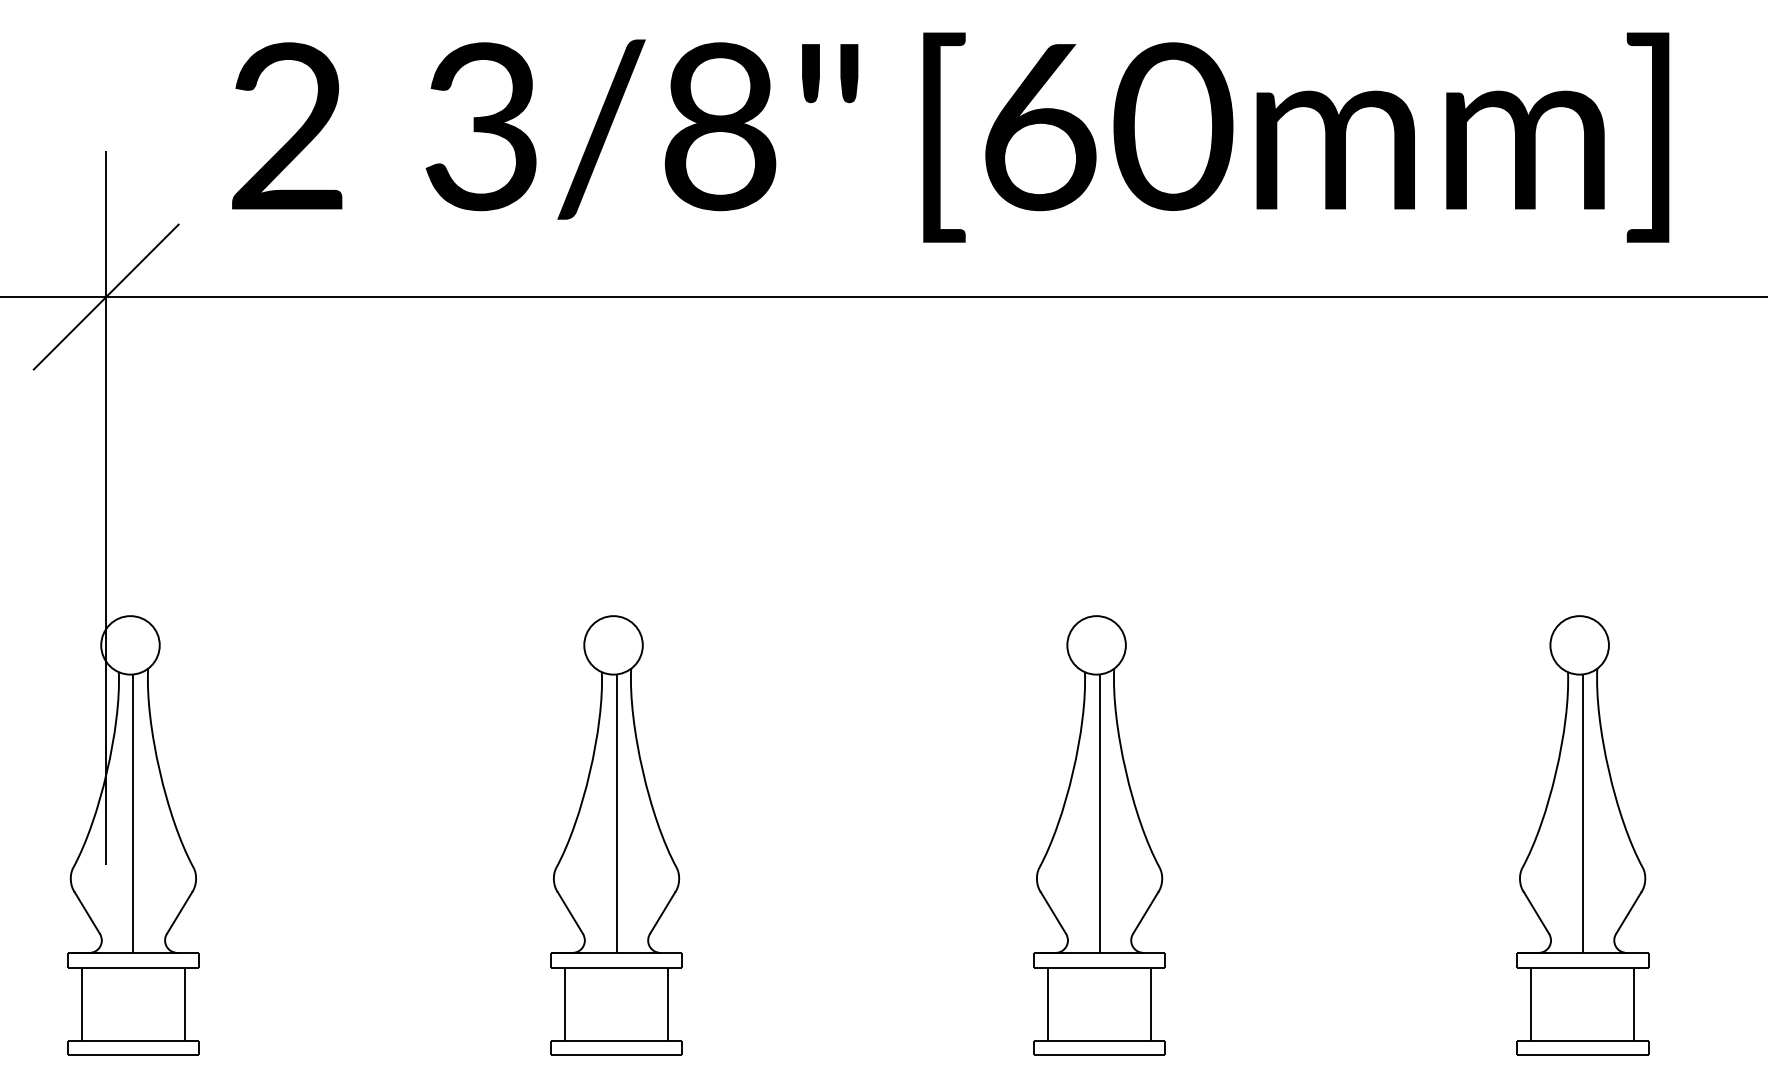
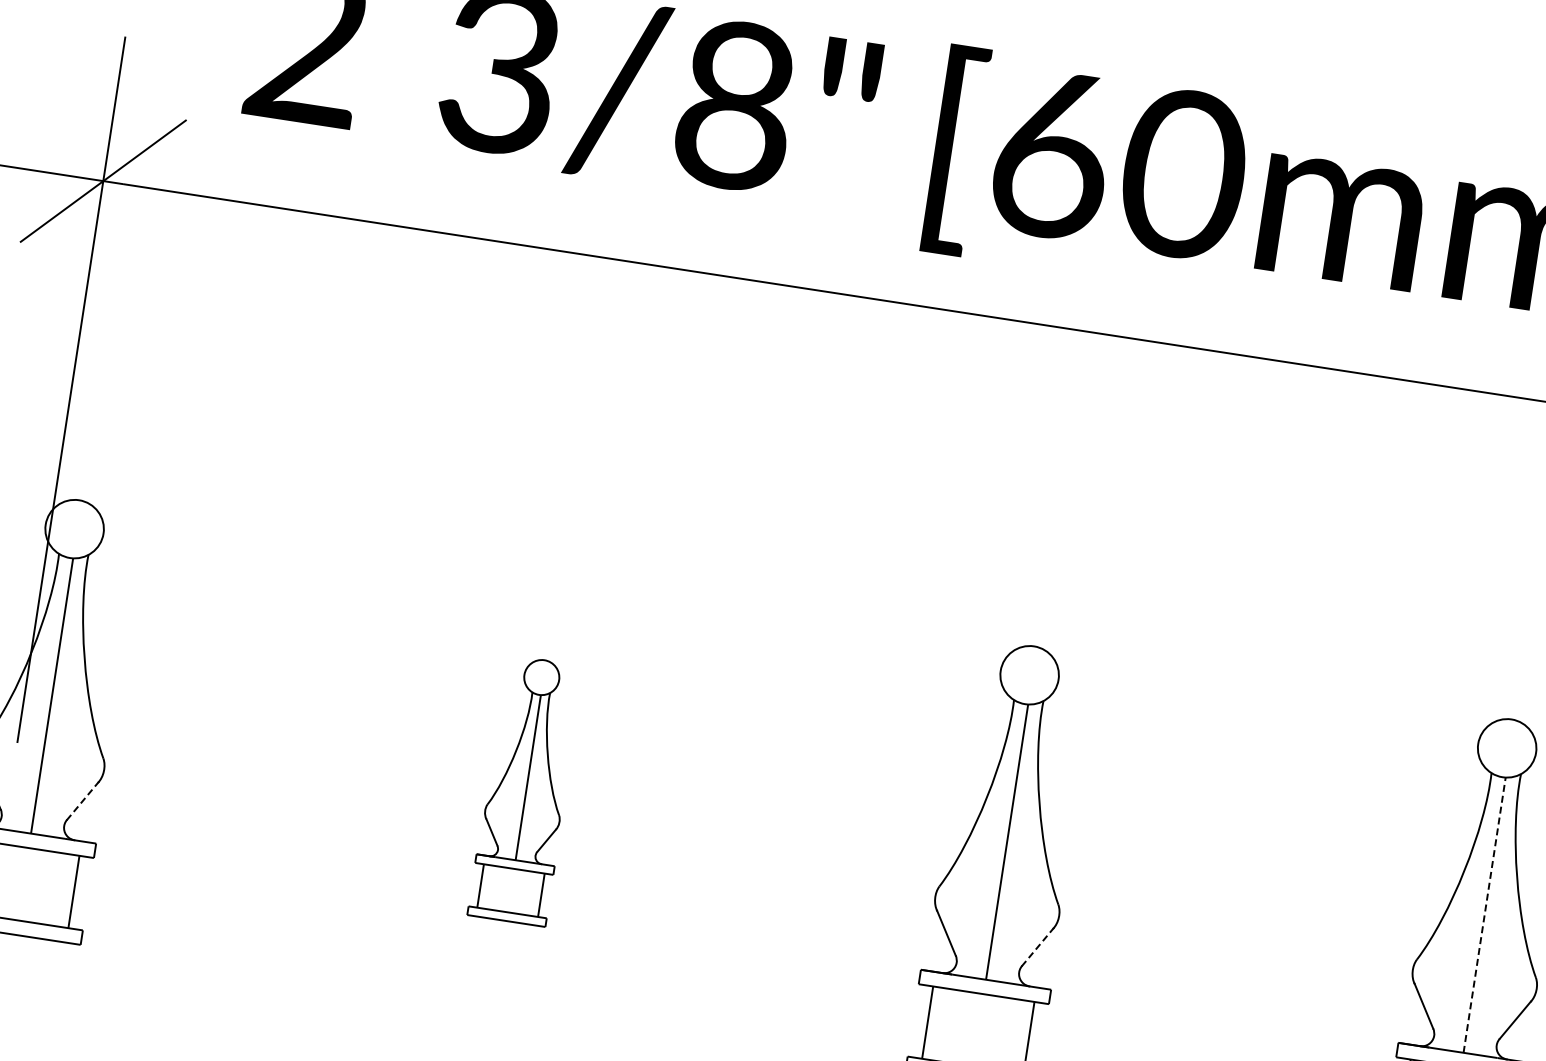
line: (1582, 813) -> (1484, 914), solid -> dashed
part: (616, 835) -> (526, 790), size x0.6
line: (180, 912) -> (83, 800), solid -> dashed
line: (1146, 912) -> (1038, 946), solid -> dashed

